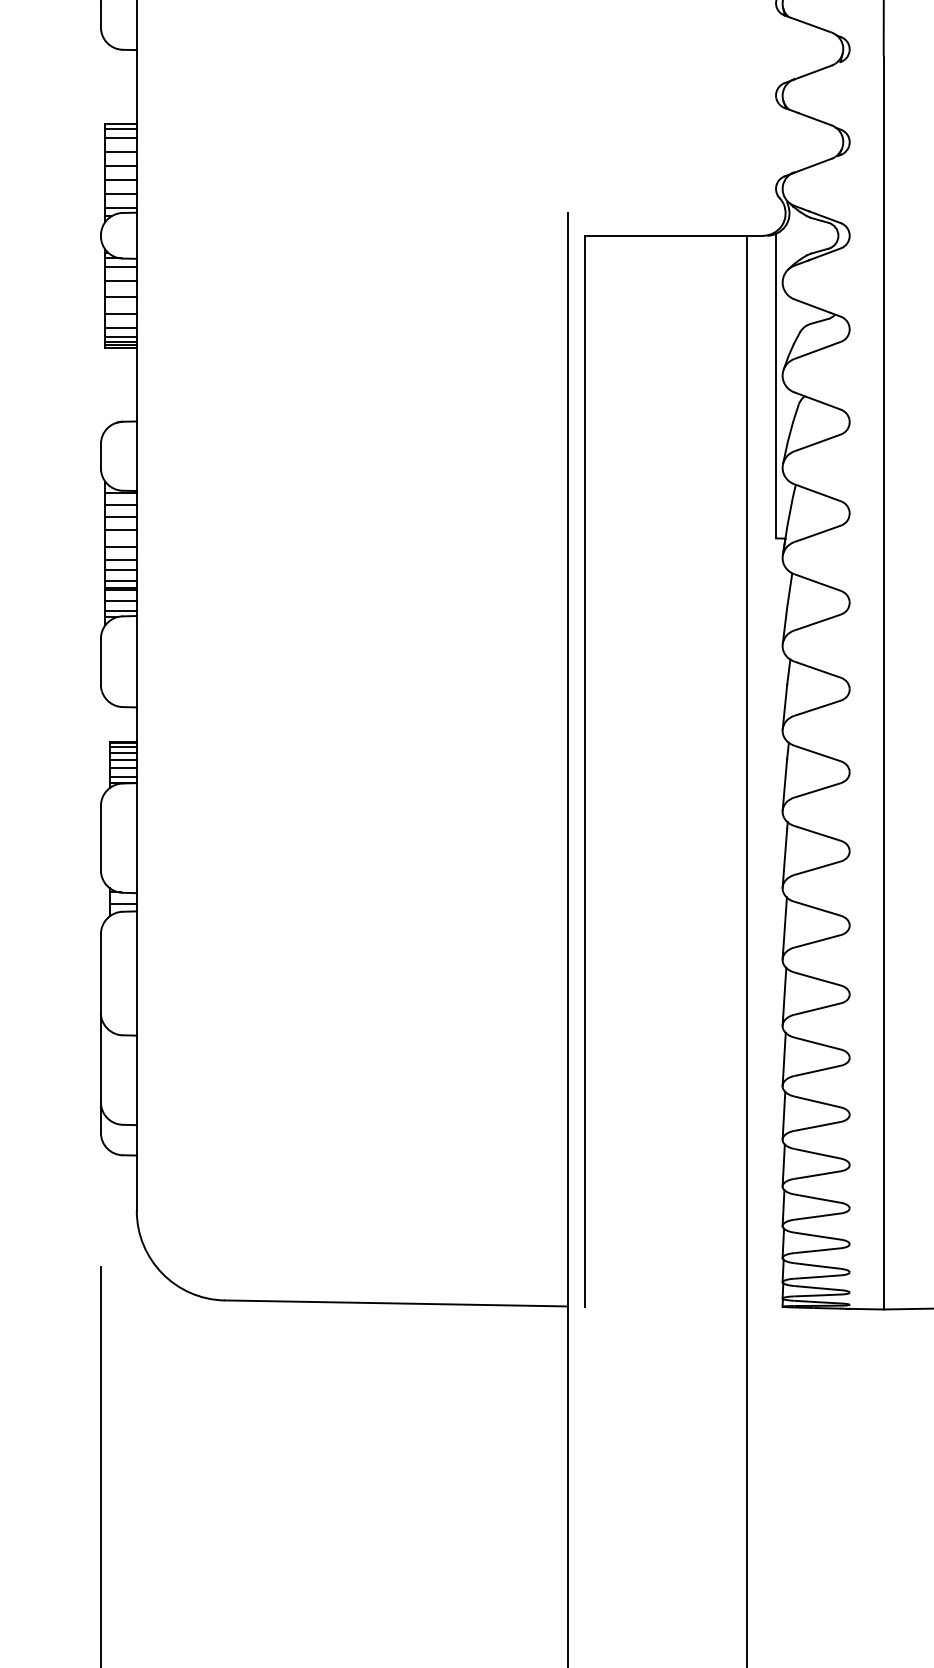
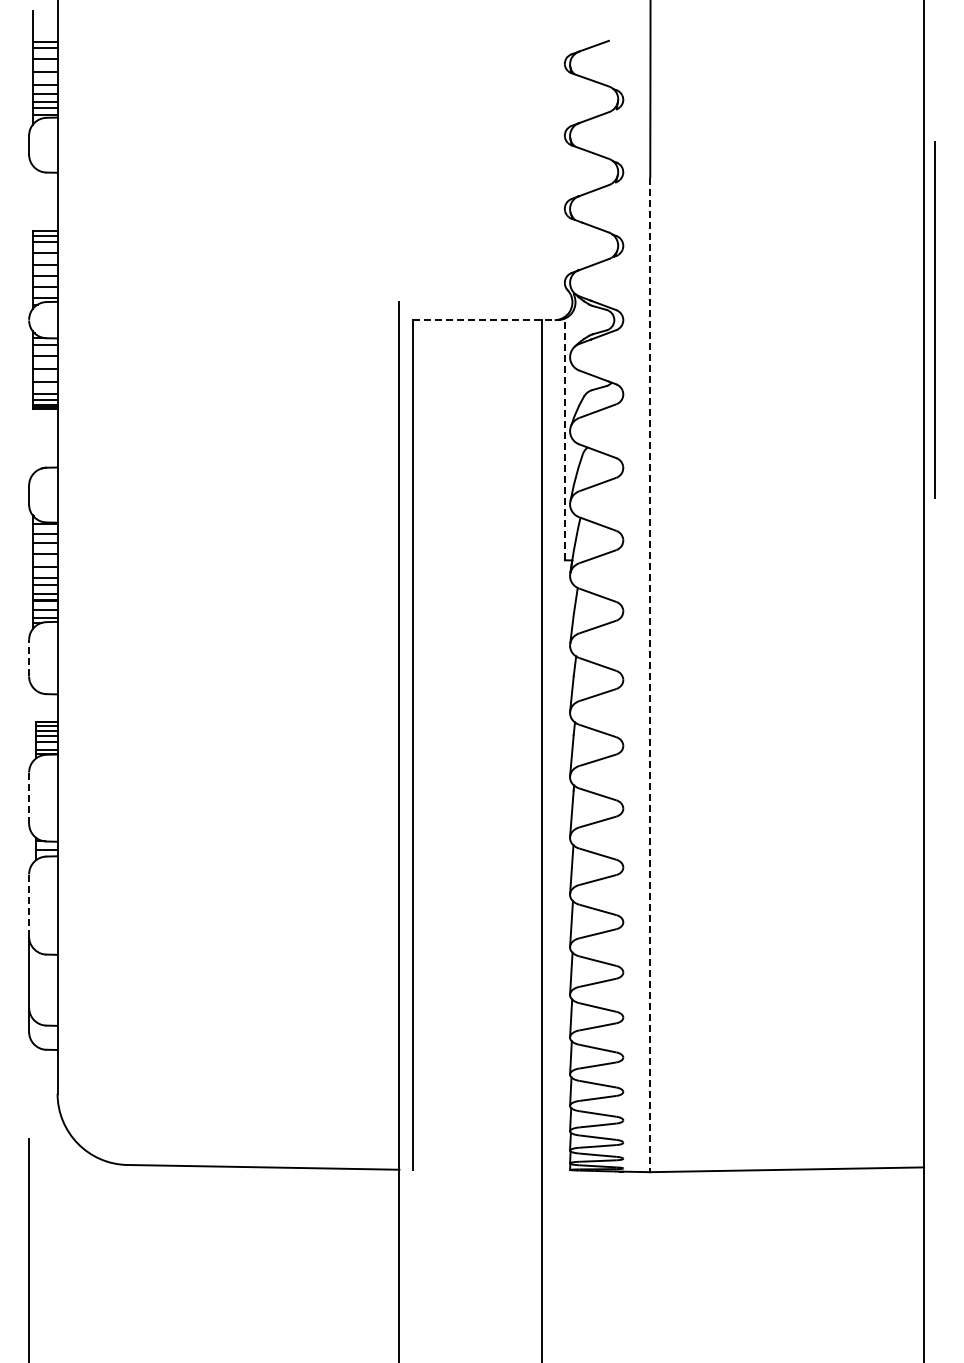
line: (674, 236) -> (484, 320), solid -> dashed
line: (775, 386) -> (564, 439), solid -> dashed
line: (101, 660) -> (29, 657), solid -> dashed
line: (883, 683) -> (650, 675), solid -> dashed
line: (101, 838) -> (29, 798), solid -> dashed
line: (101, 973) -> (29, 905), solid -> dashed

